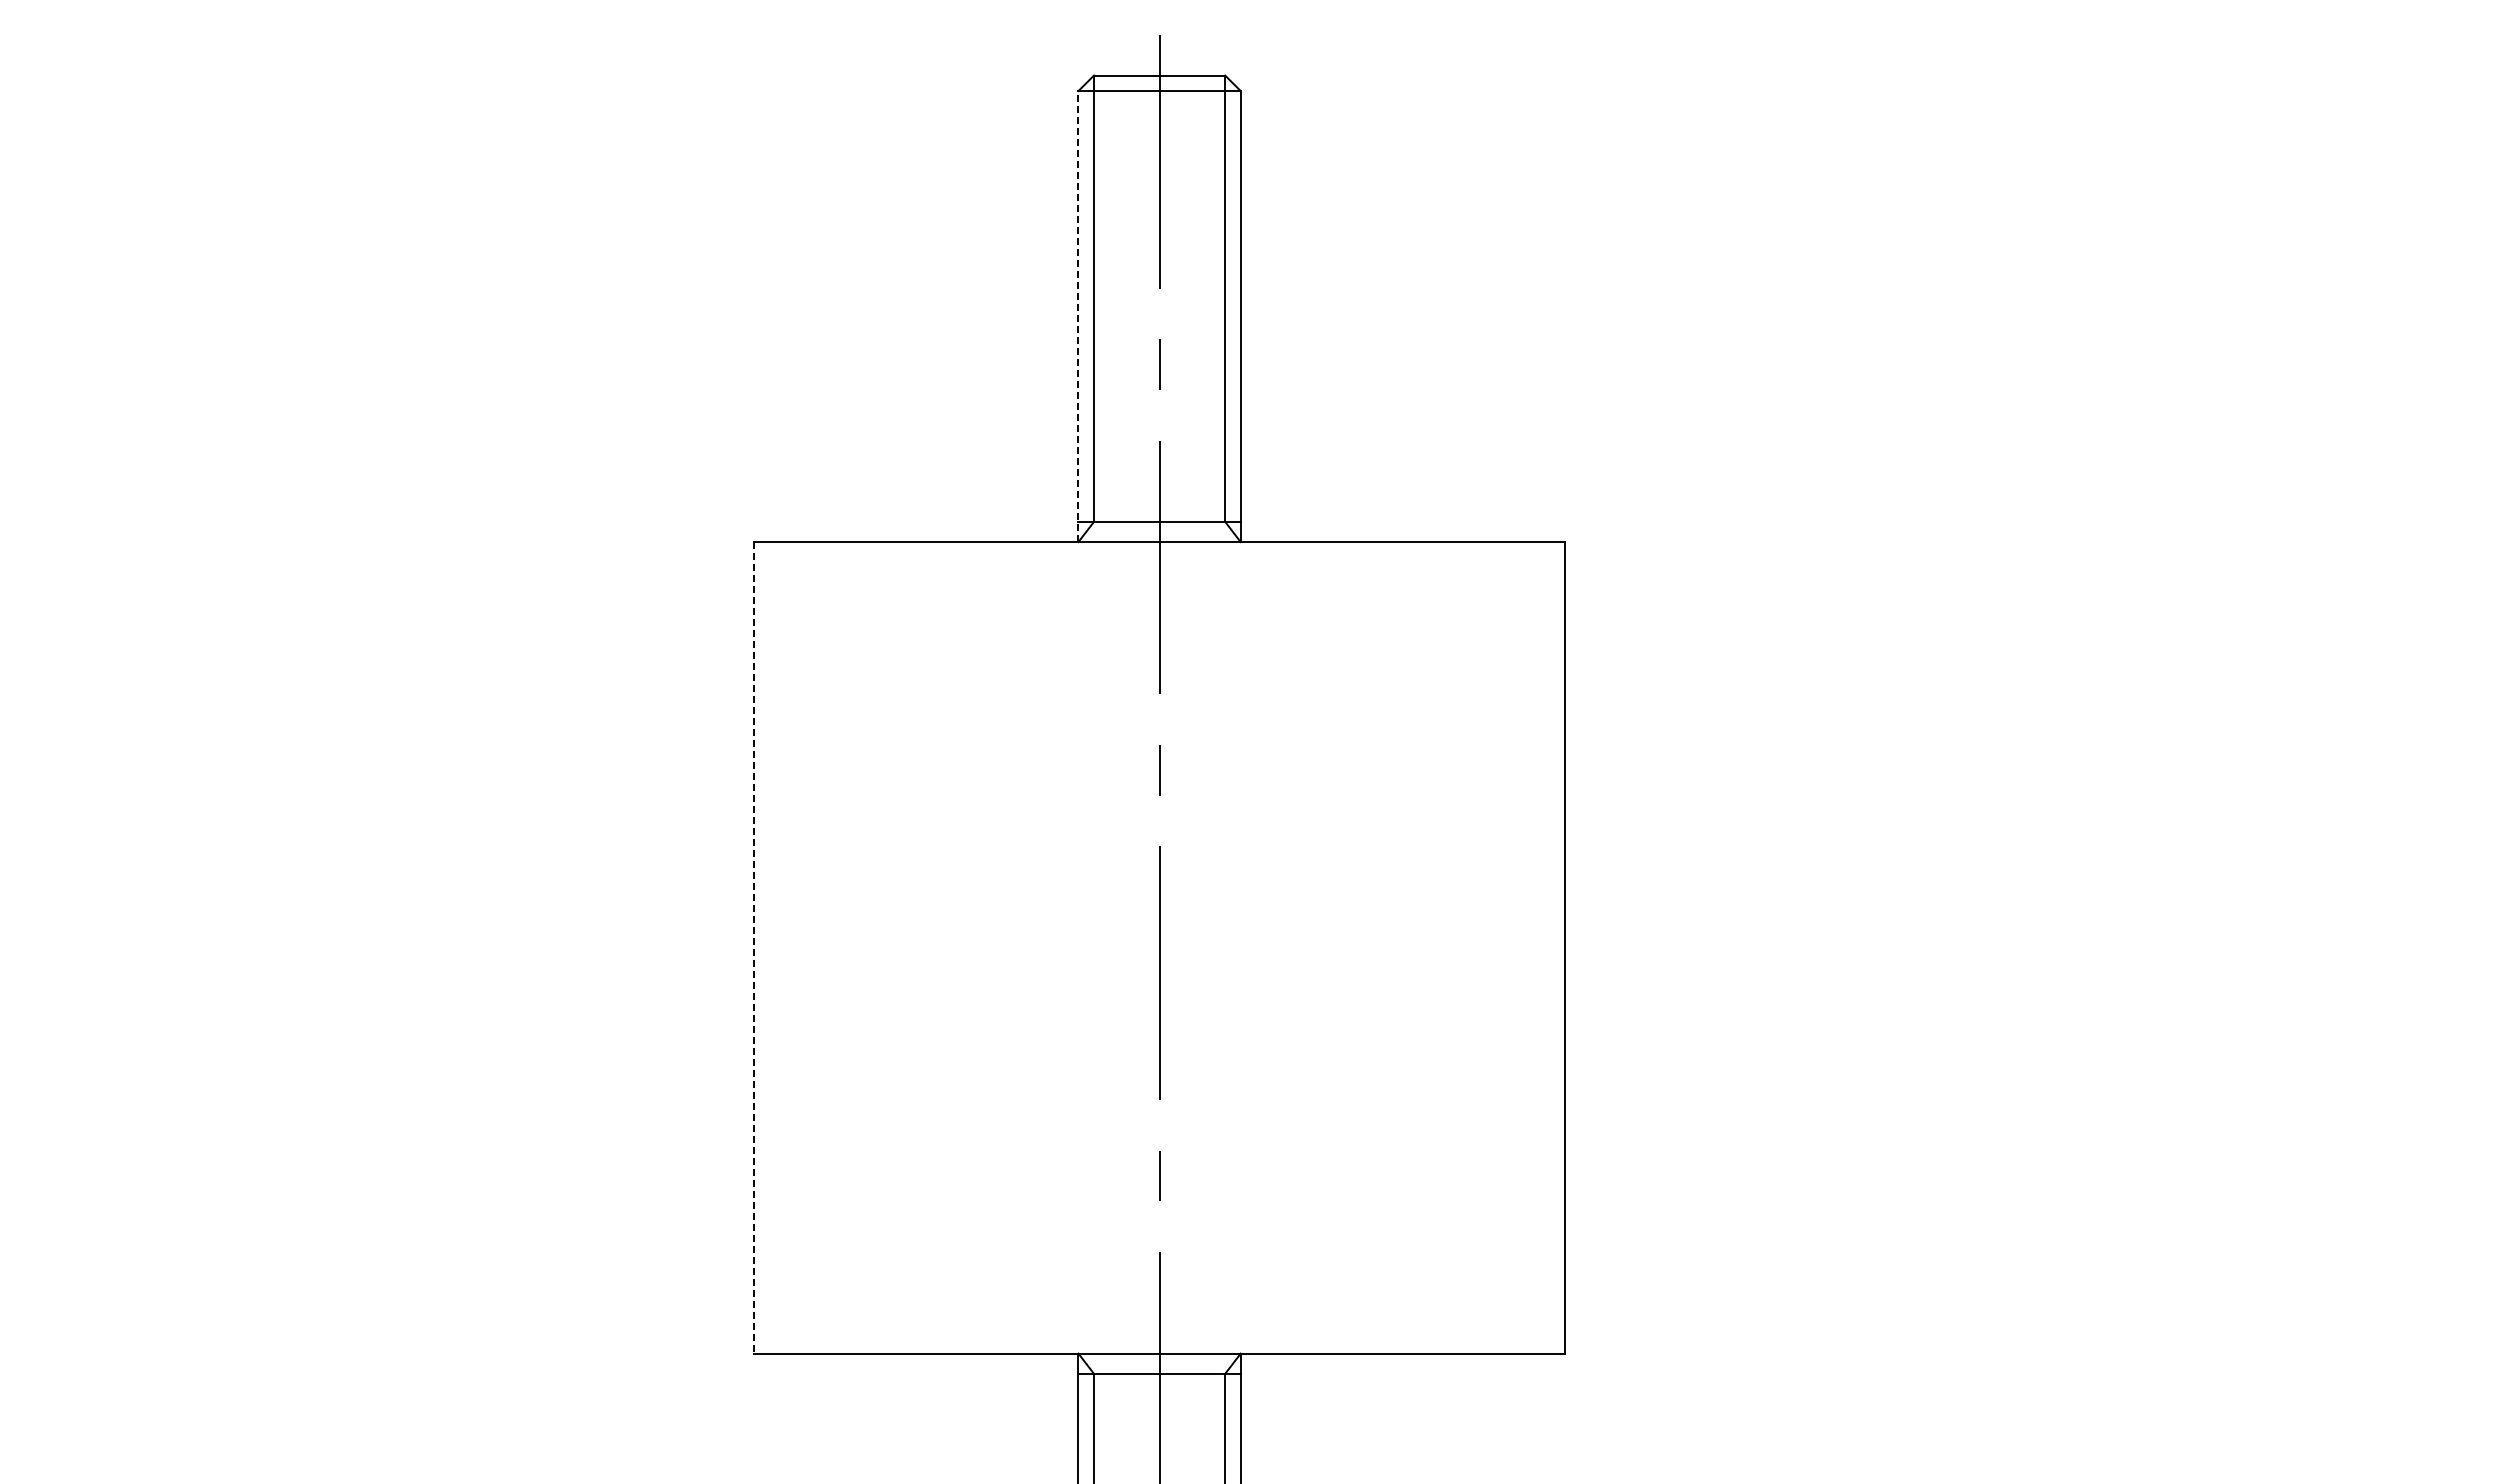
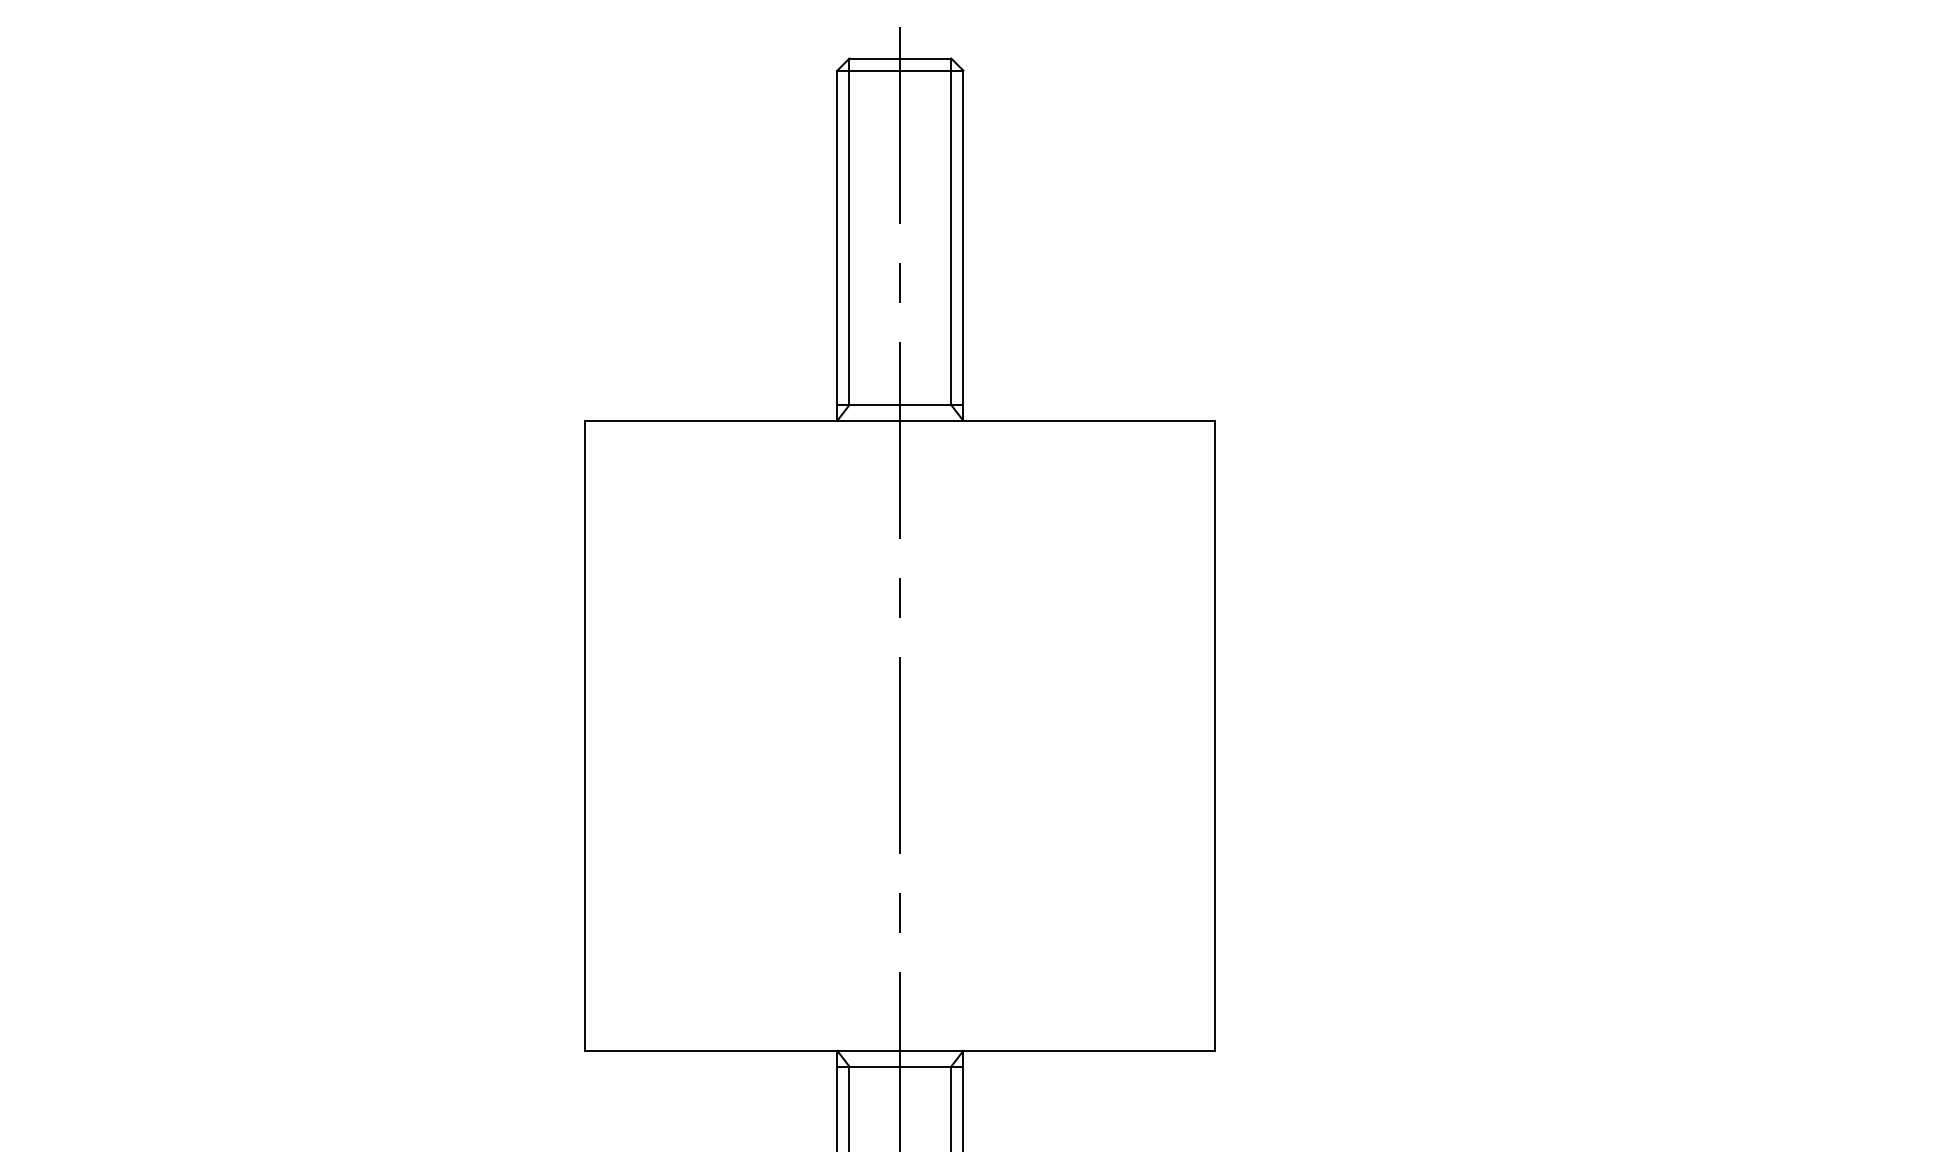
line: (1078, 316) -> (837, 245), dashed -> solid
line: (753, 947) -> (585, 735), dashed -> solid

